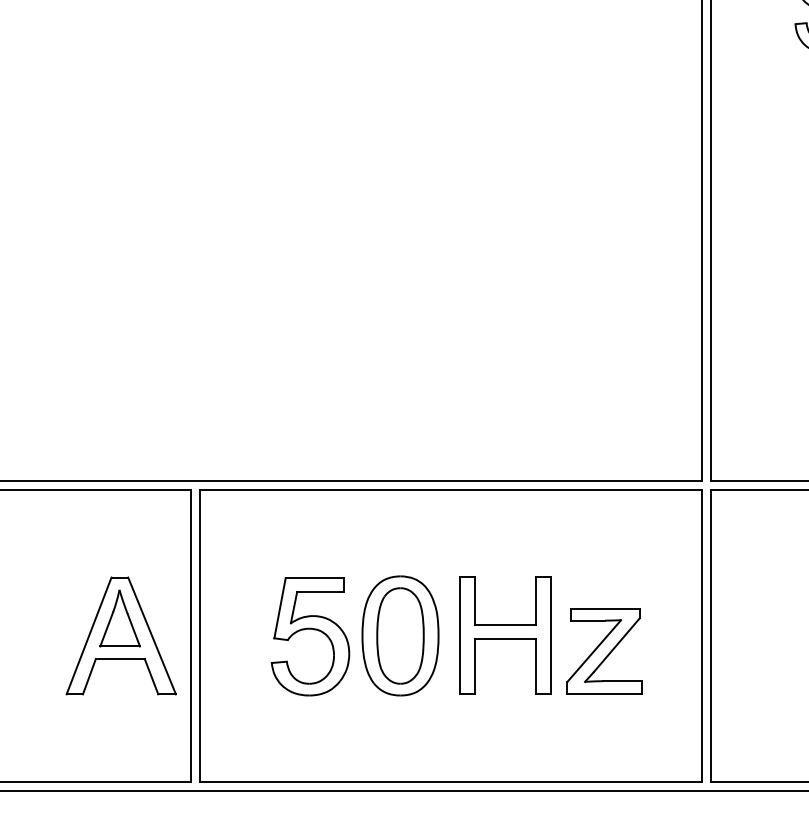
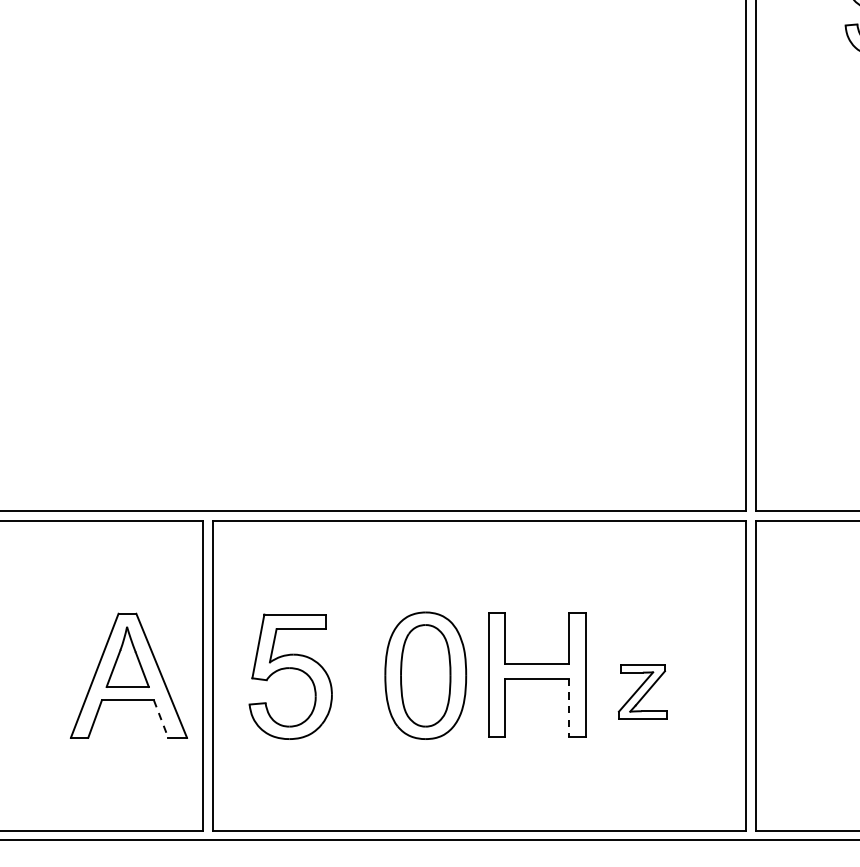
part: (310, 629) -> (290, 668), moved
part: (604, 651) -> (642, 692), size x0.6
line: (535, 666) -> (569, 708), solid -> dashed
line: (151, 676) -> (161, 718), solid -> dashed

